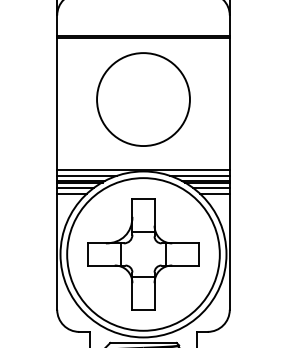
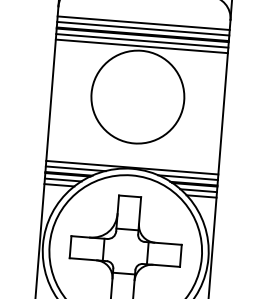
line: (143, 25) -> (143, 23), added
line: (143, 30) -> (143, 28), added
line: (143, 43) -> (142, 41), added
line: (143, 48) -> (141, 46), added

